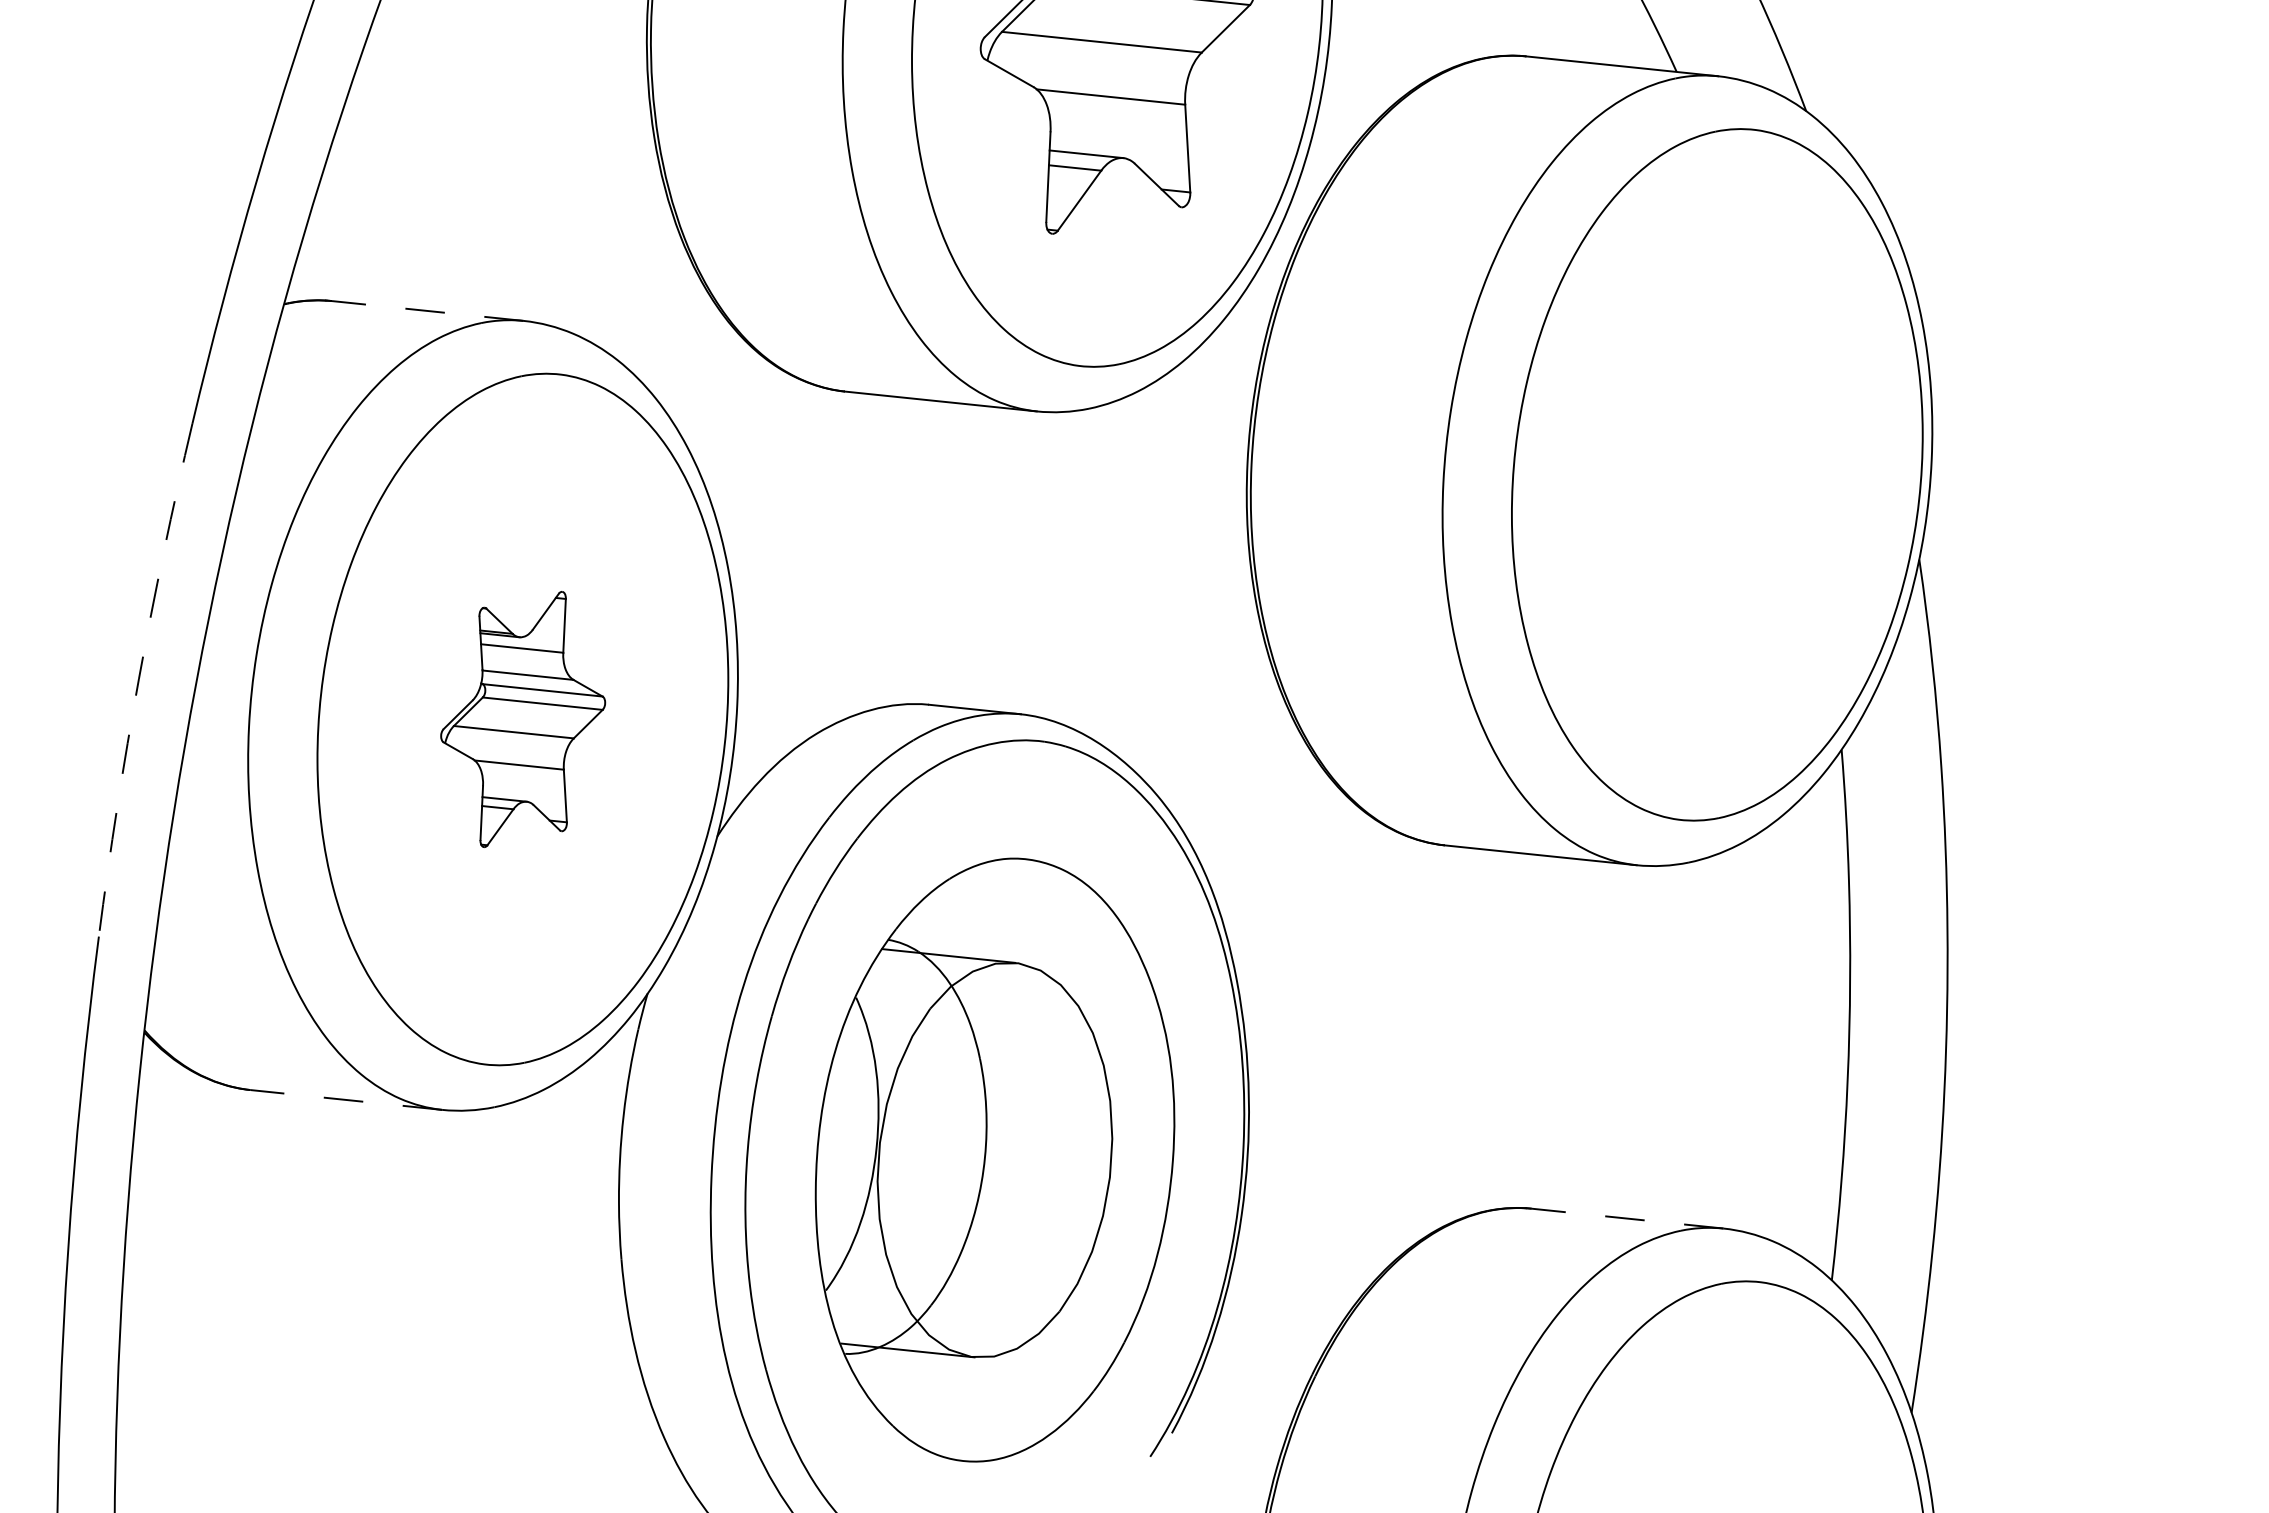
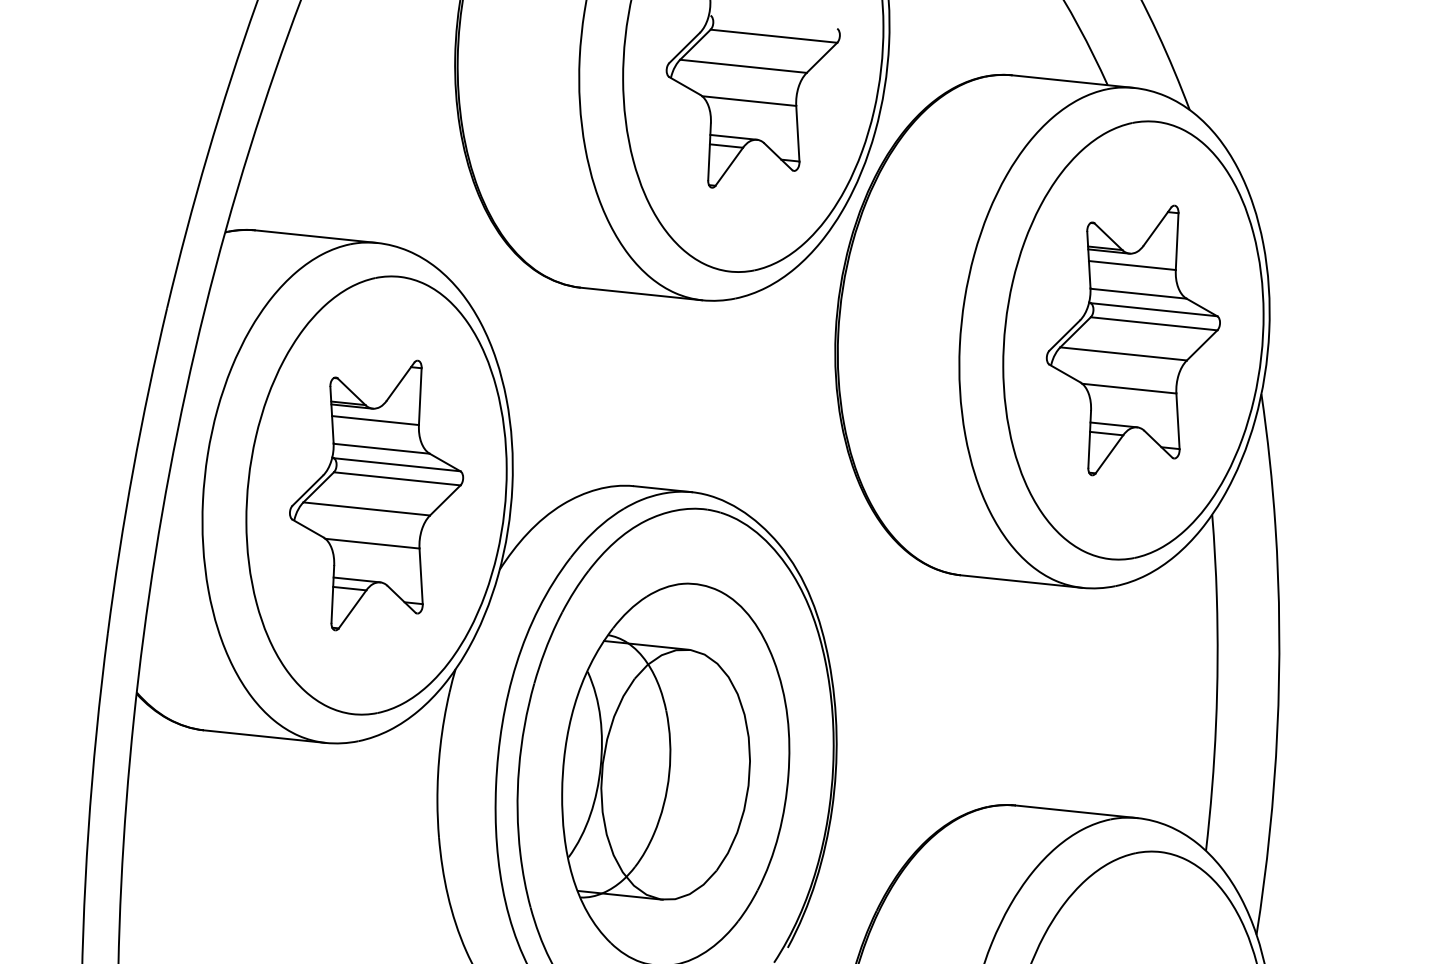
line: (426, 310) -> (315, 236), dashed -> solid
part: (1715, 474) -> (1132, 340), added
arc: (139, 678) -> (133, 469), dashed -> solid
part: (522, 719) -> (376, 495), size x1.67
line: (346, 1099) -> (264, 736), dashed -> solid
line: (1627, 1218) -> (1076, 811), dashed -> solid

